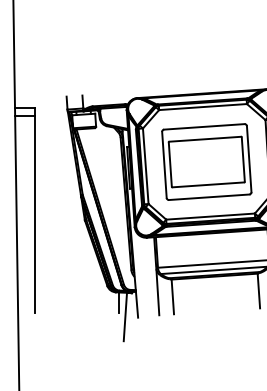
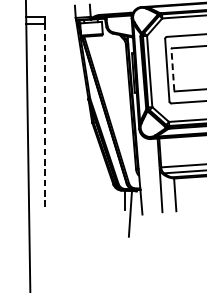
line: (170, 164) -> (173, 69), solid -> dashed
line: (34, 214) -> (44, 117), solid -> dashed

